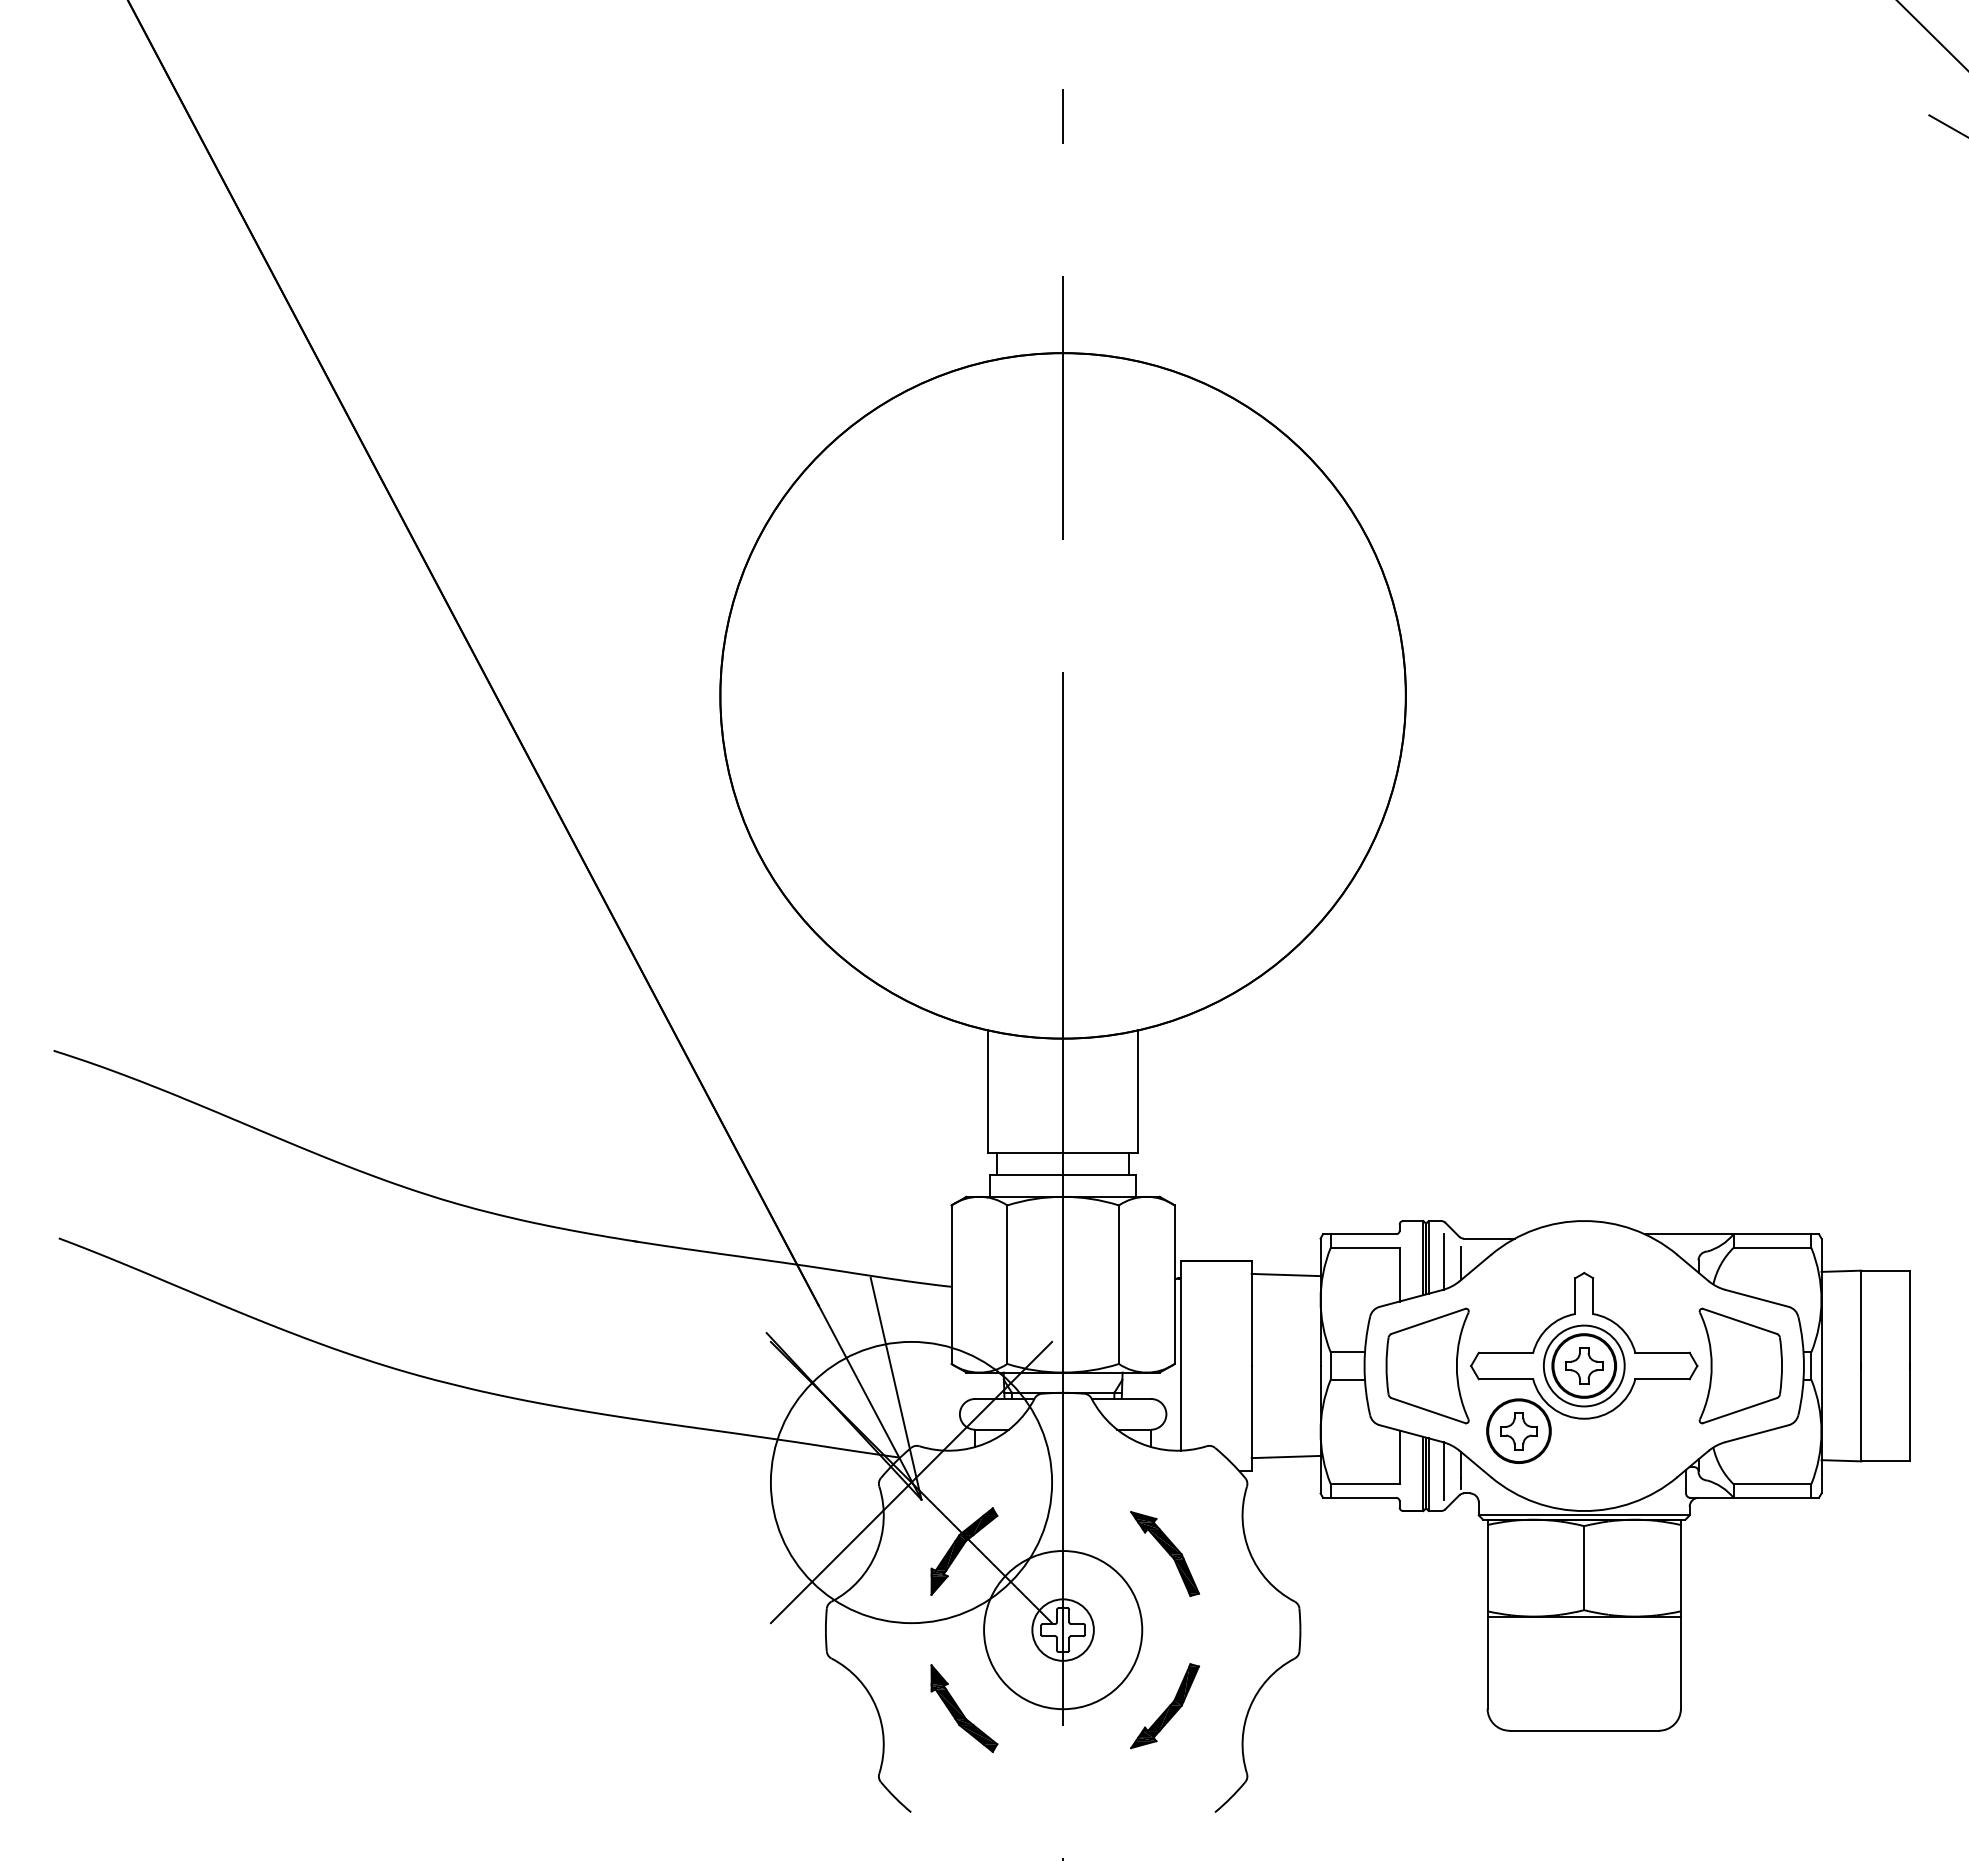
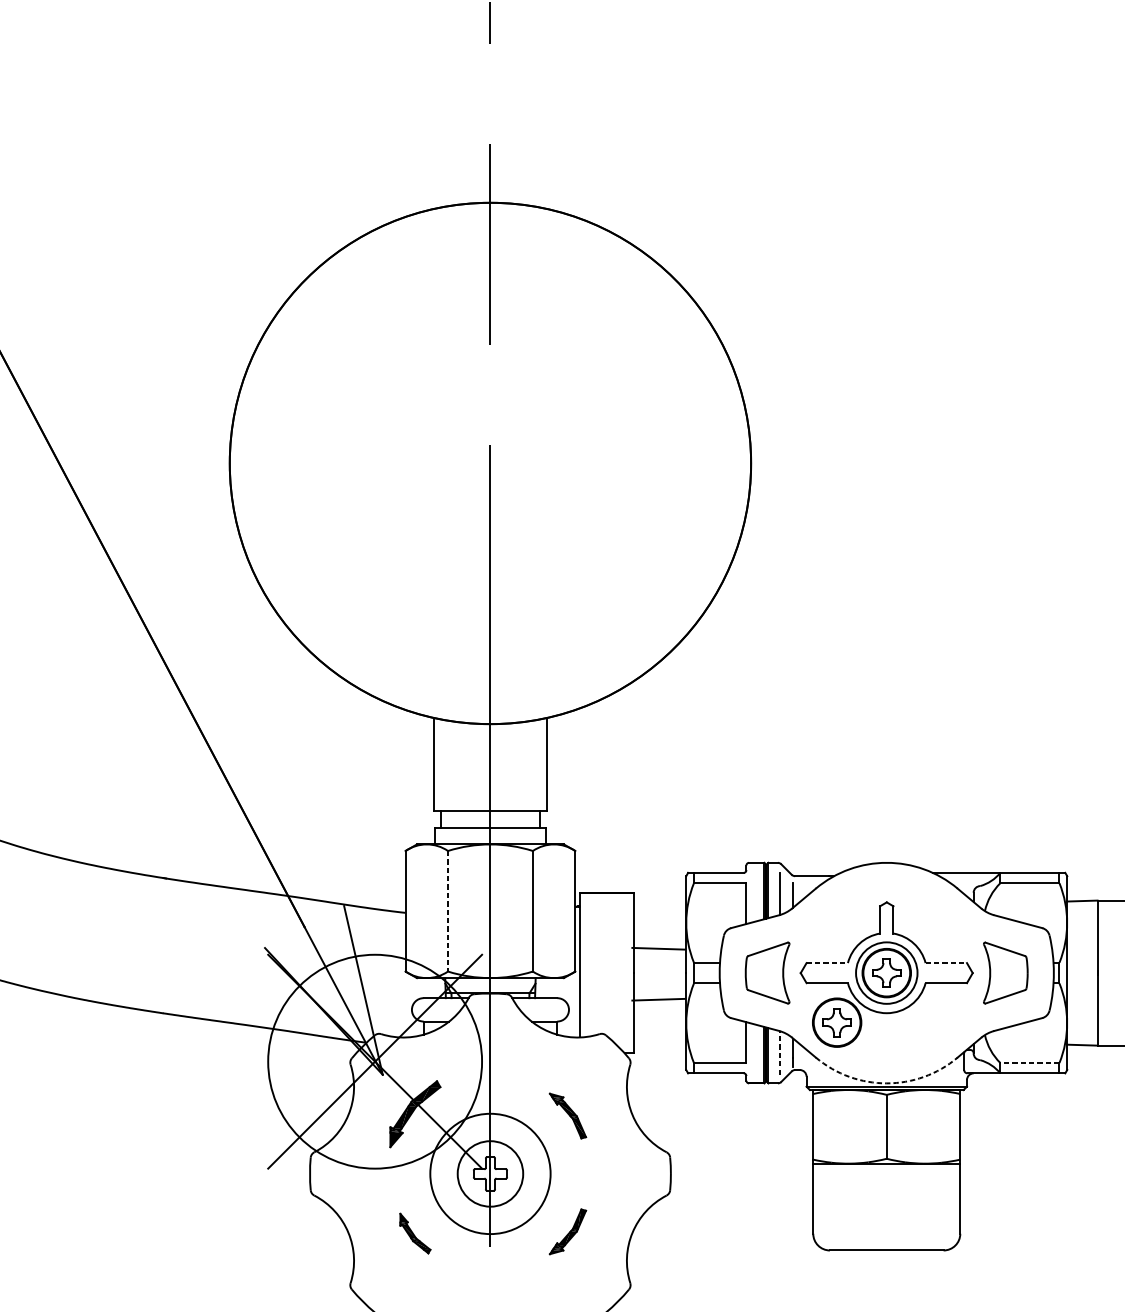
line: (1285, 1274) -> (658, 948), moved
line: (1007, 1285) -> (448, 911), solid -> dashed
line: (1506, 1352) -> (827, 962), solid -> dashed
line: (1662, 1352) -> (946, 962), solid -> dashed
part: (1427, 1365) -> (767, 972), size x0.7
part: (1740, 1365) -> (1005, 972), size x0.7
line: (1285, 1456) -> (658, 999), moved
line: (1443, 1471) -> (779, 1053), solid -> dashed
line: (1772, 1484) -> (1029, 1063), solid -> dashed
arc: (1584, 1511) -> (886, 1083), solid -> dashed
part: (1164, 1553) -> (567, 1115), size x0.7
circle: (1062, 1629) -> (489, 1173), size x1.4
part: (1164, 1706) -> (567, 1232), size x0.7
part: (964, 1708) -> (415, 1233), size x0.6

